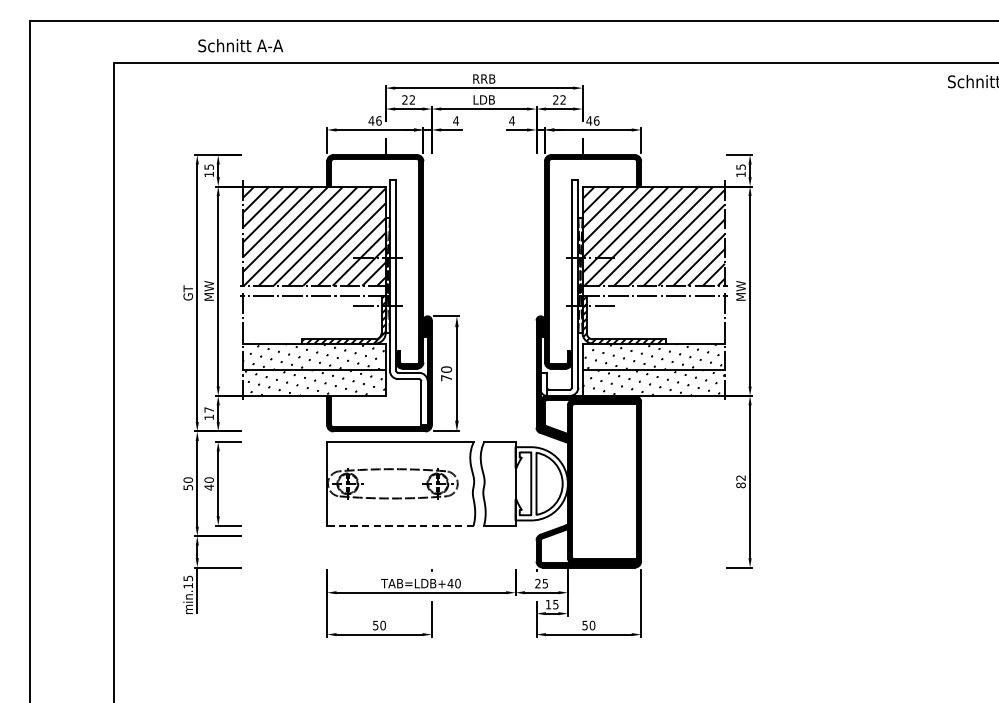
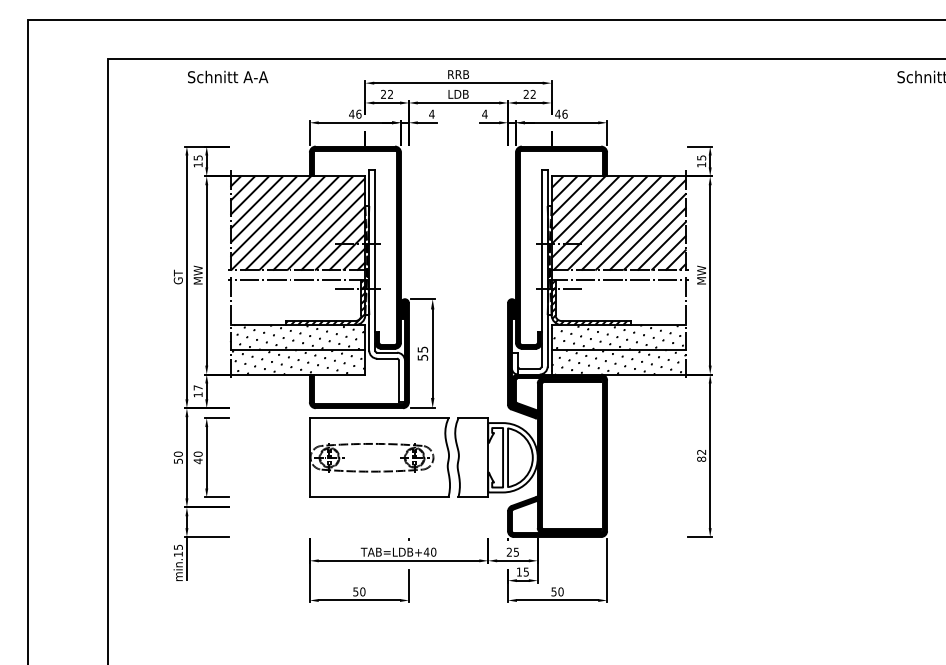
text: (241, 45) -> (228, 76), moved
text: (446, 373) -> (422, 353), 70 -> 55
line: (400, 525) -> (379, 497), dashed -> solid

